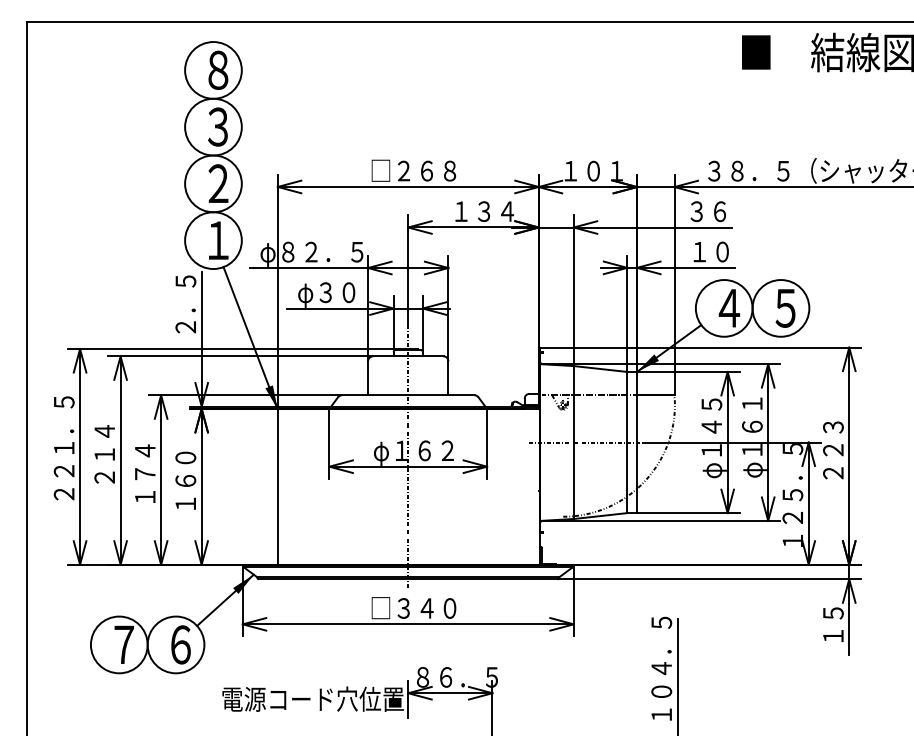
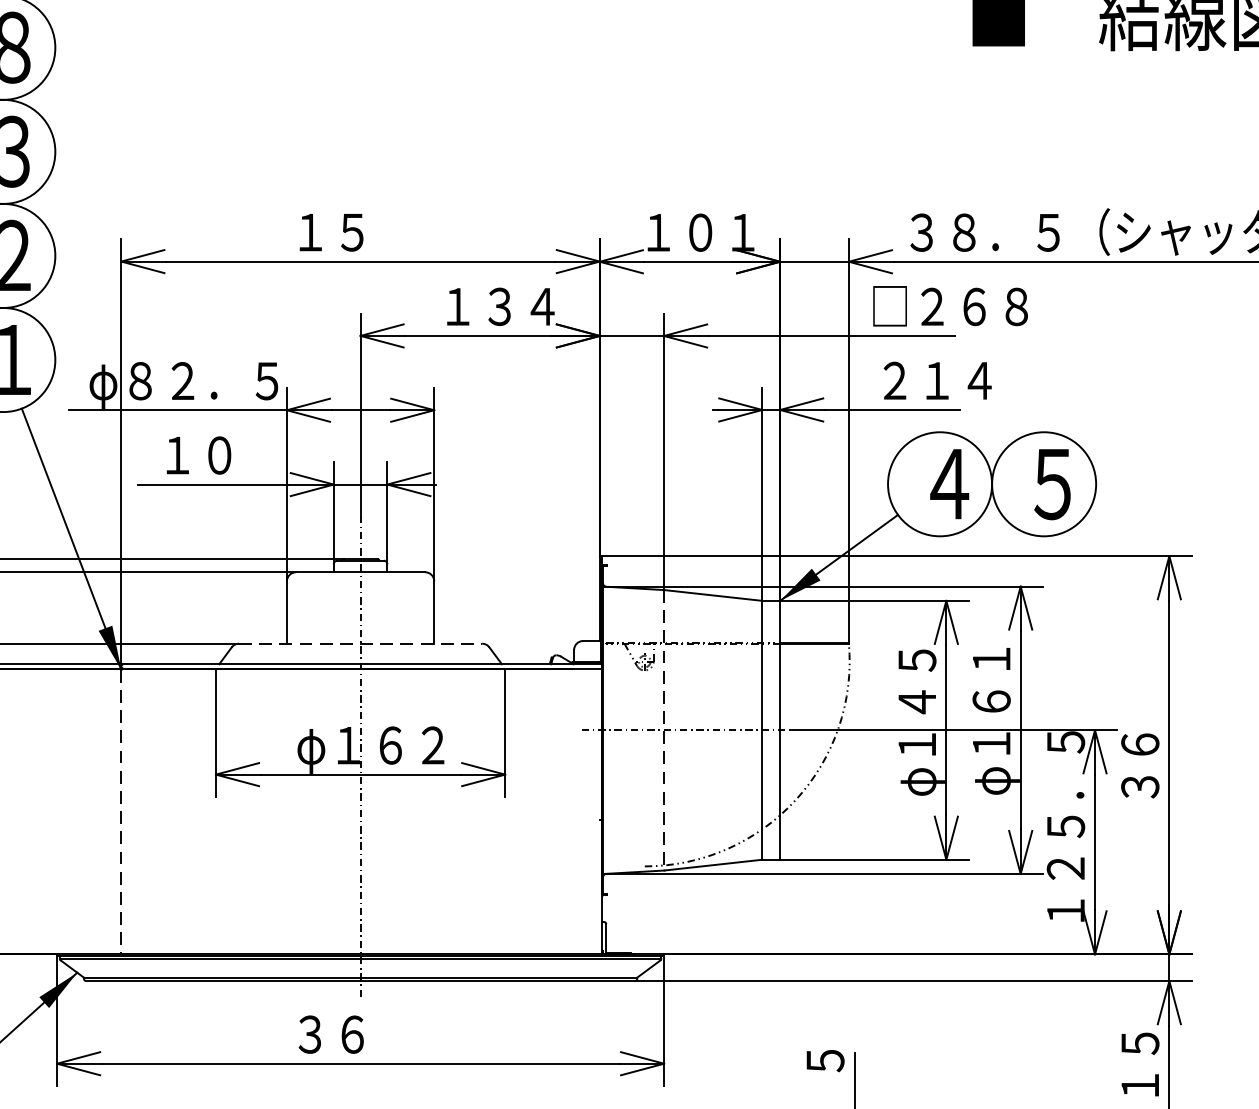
text: (413, 170) -> (370, 231), □２６８ -> １５
text: (729, 211) -> (949, 306), ３６ -> □２６８
text: (722, 251) -> (936, 379), １０ -> ２１４
text: (326, 294) -> (210, 458), φ３０ -> １０
line: (408, 395) -> (361, 644), solid -> dashed
line: (573, 443) -> (663, 732), solid -> dashed
text: (833, 450) -> (1140, 744), ２２３ -> ３６
line: (277, 487) -> (120, 812), solid -> dashed
text: (413, 608) -> (370, 1034), □３４０ -> ３６

